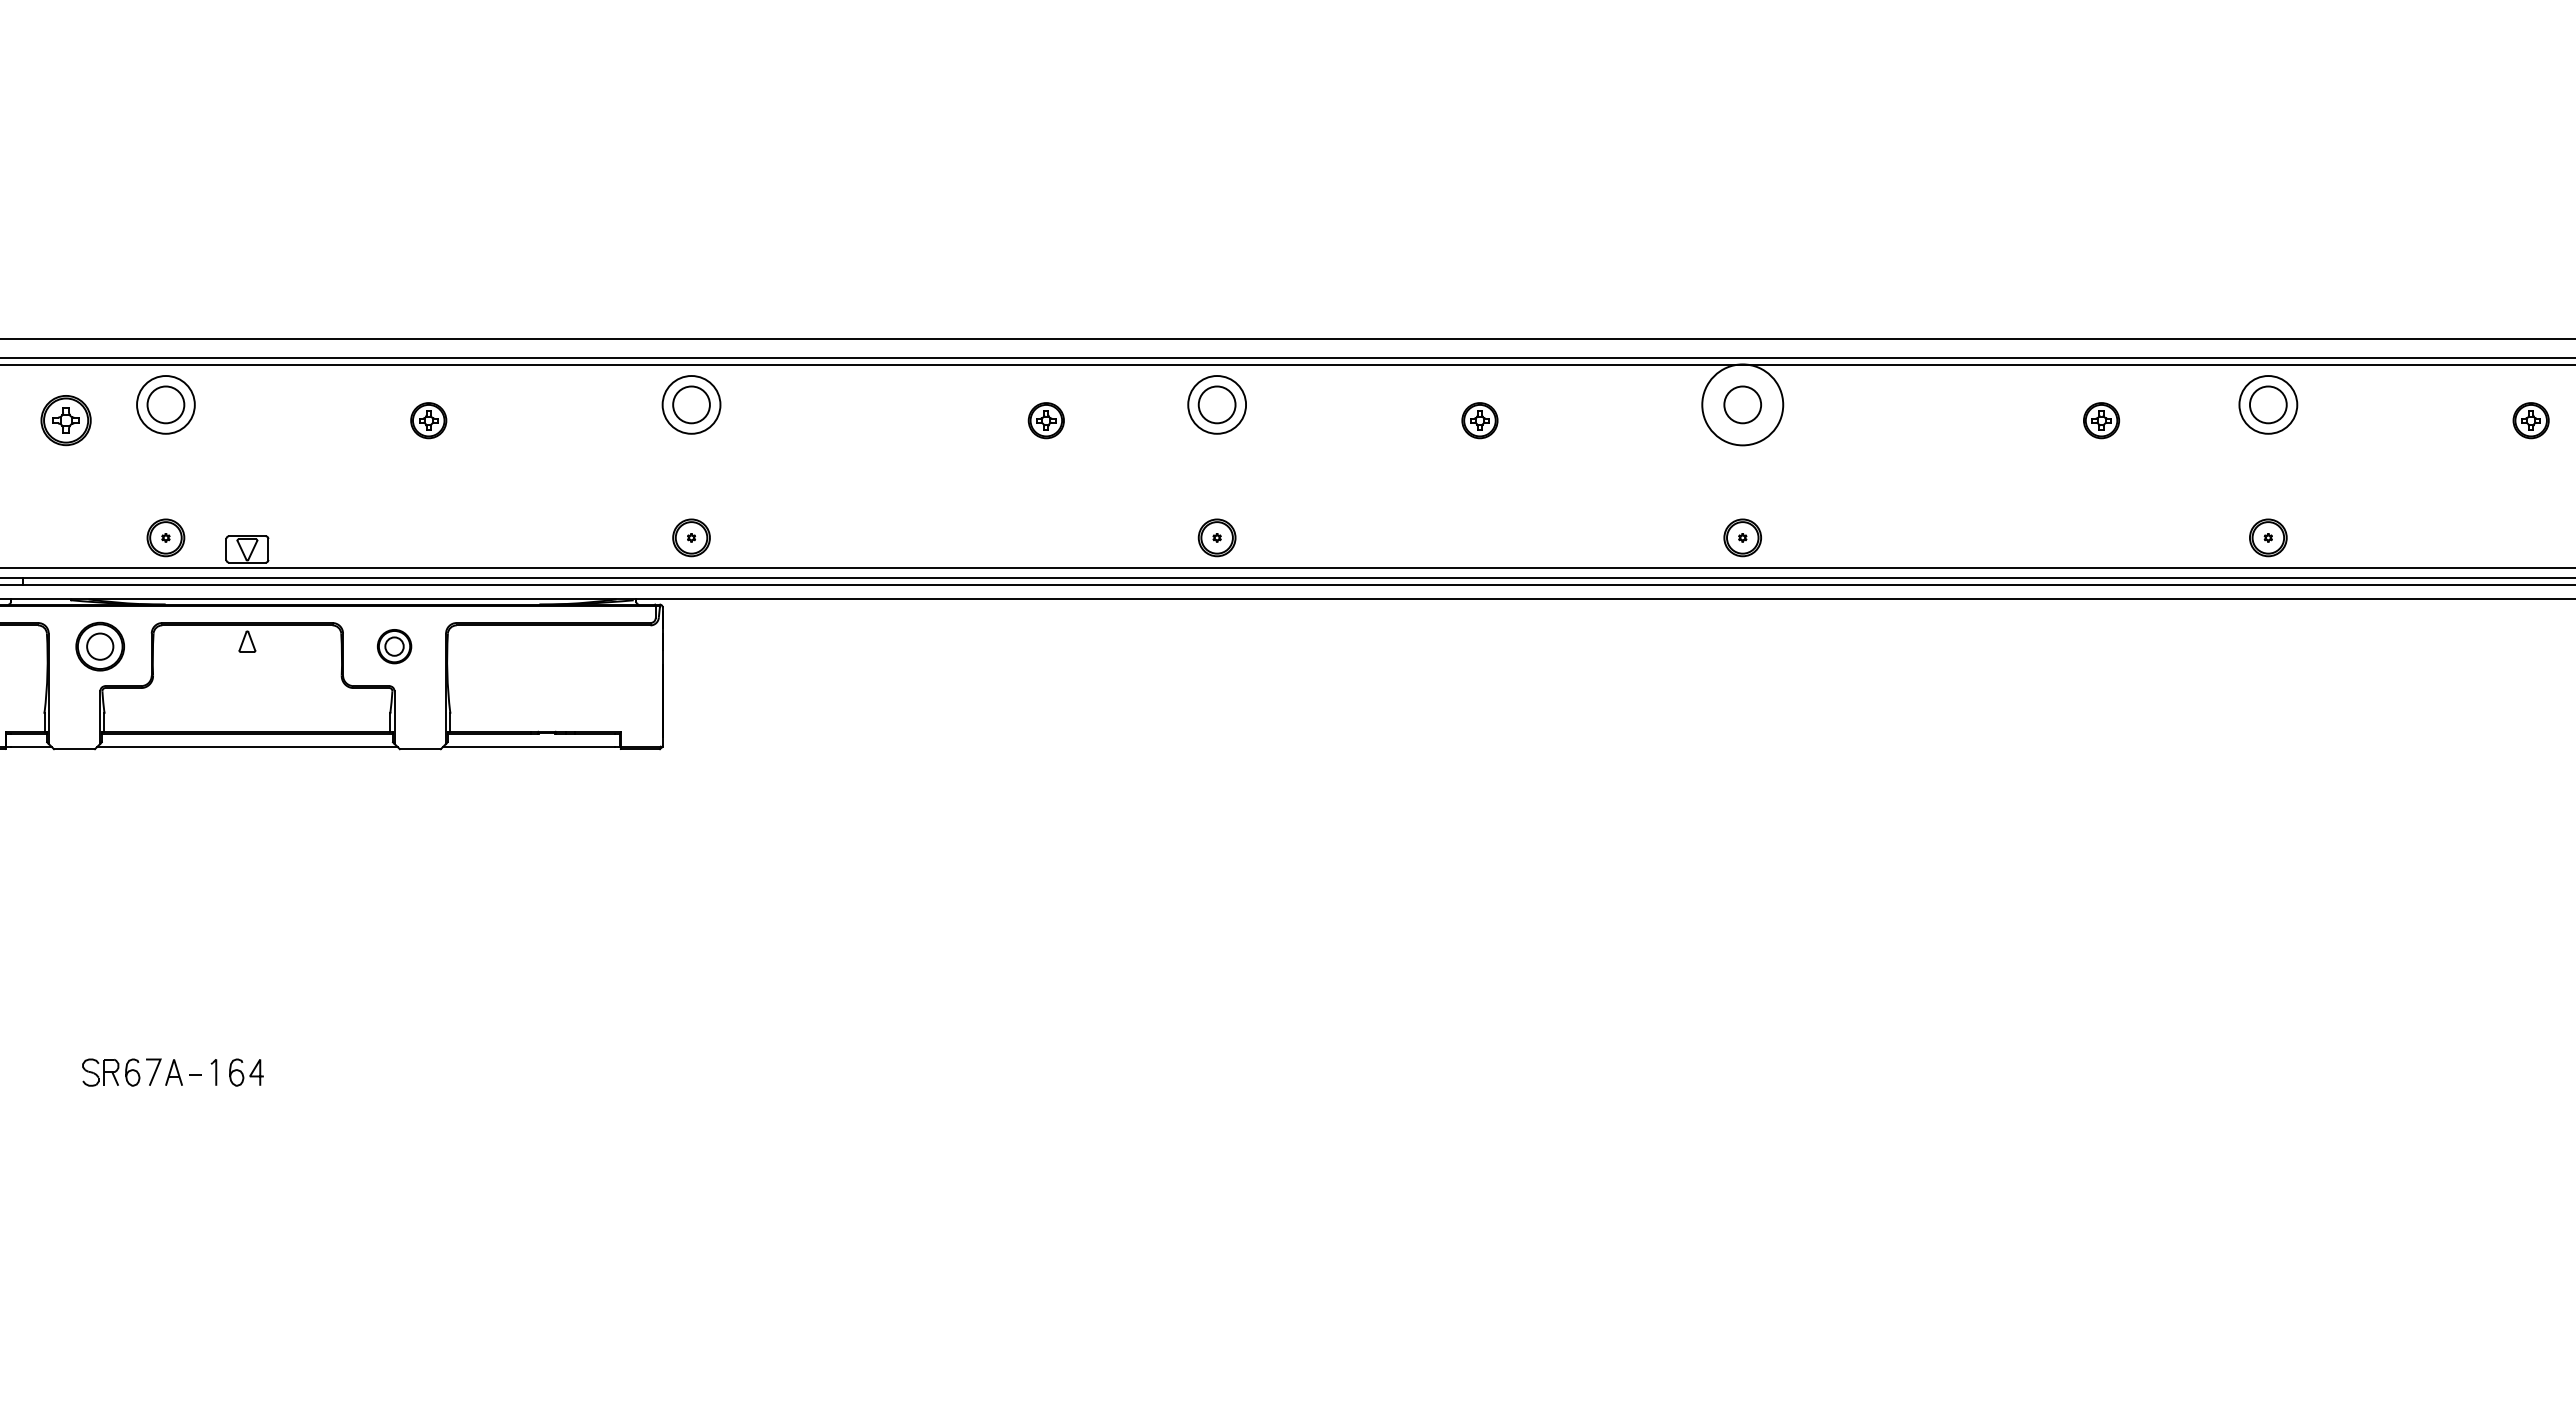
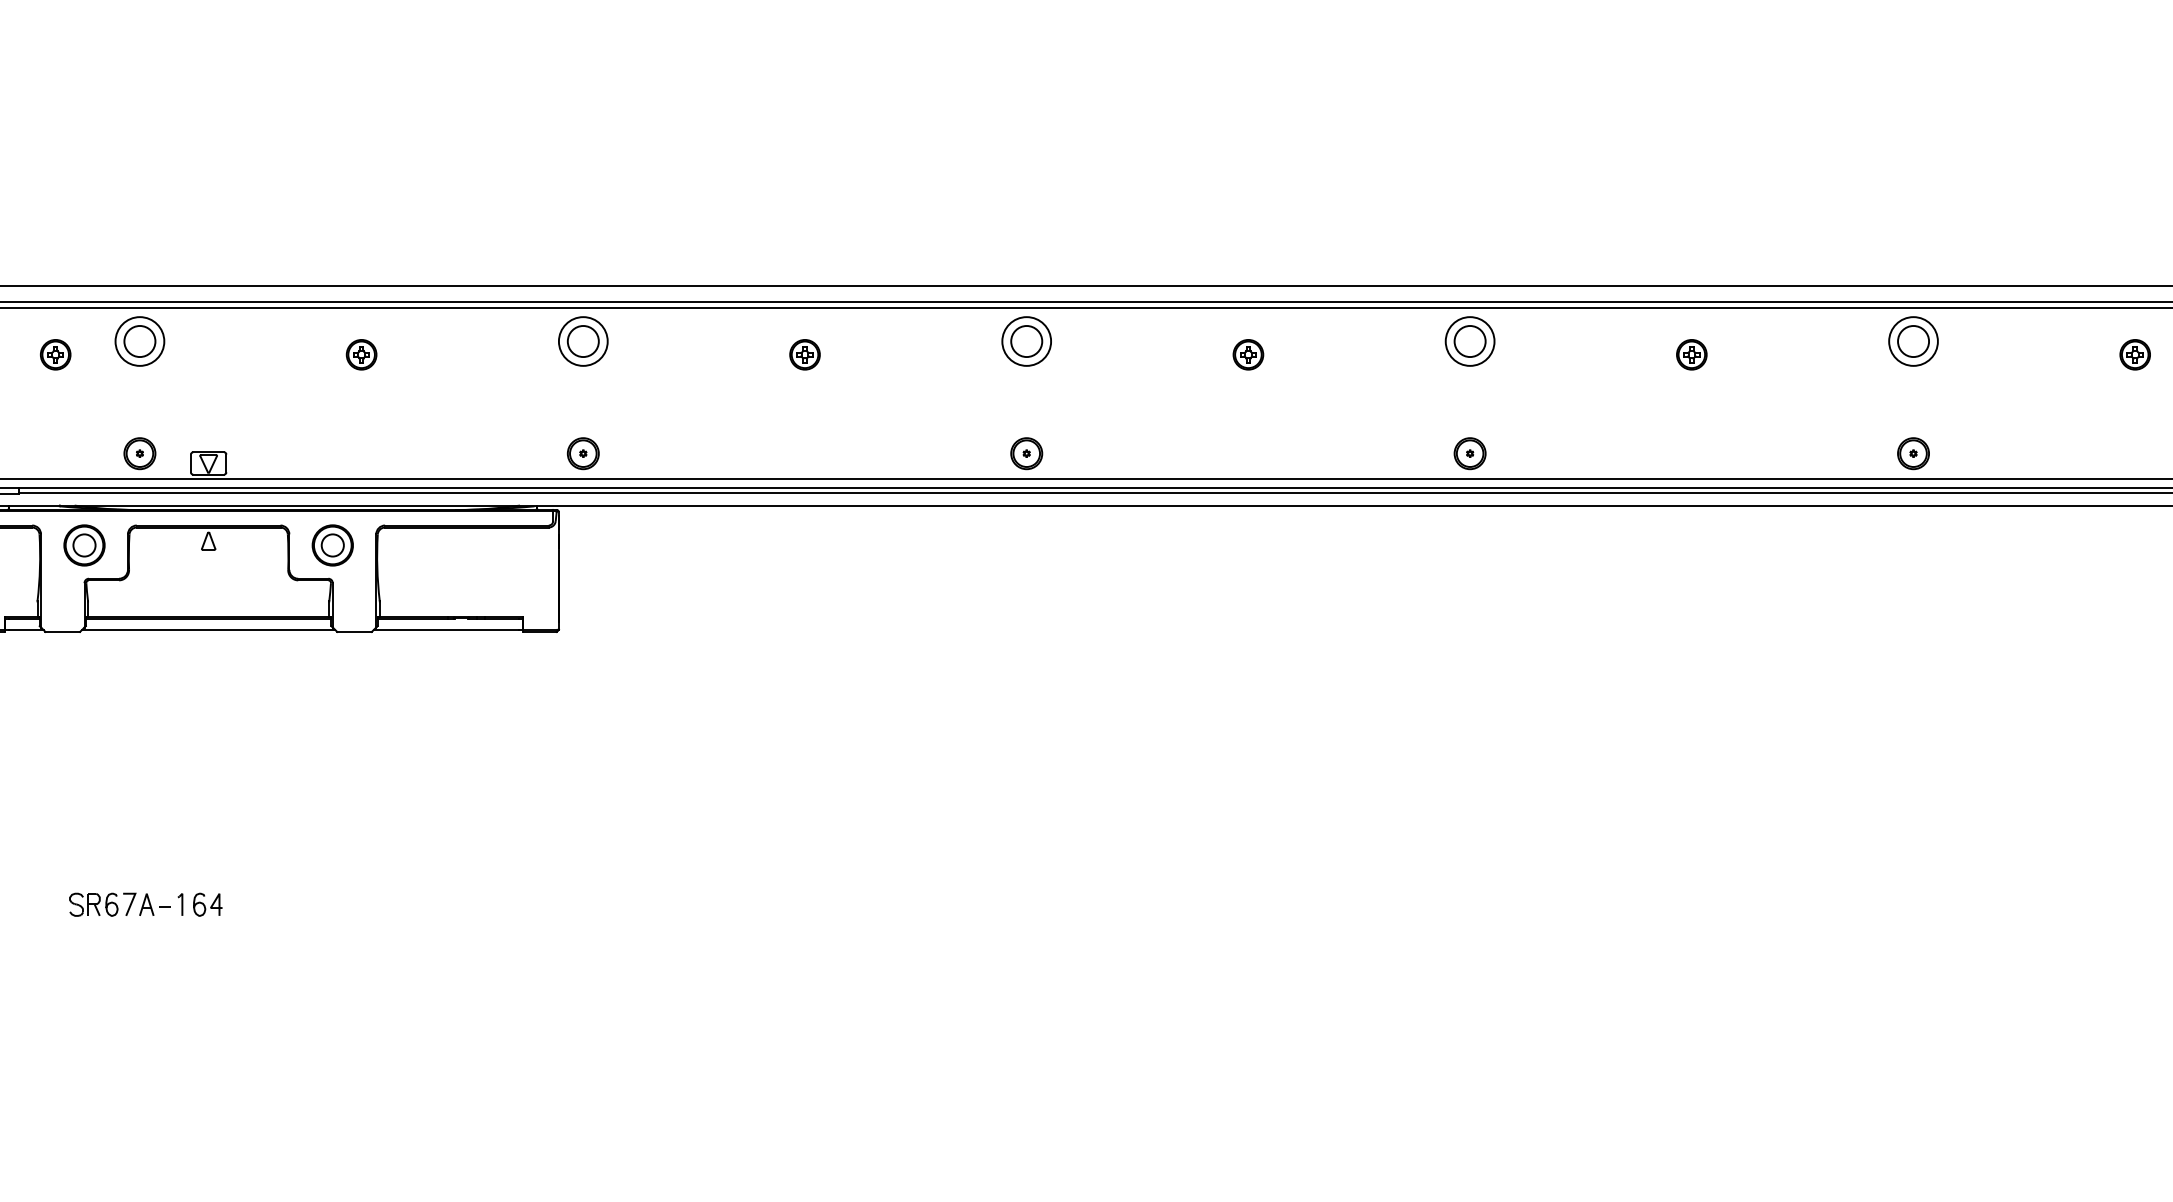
circle: (1742, 404) -> (1469, 341), size x0.71
part: (65, 420) -> (55, 354), size x0.71
part: (1045, 420) -> (804, 354), moved
part: (2101, 420) -> (1691, 354), moved
part: (394, 646) -> (332, 545), size x1.43

